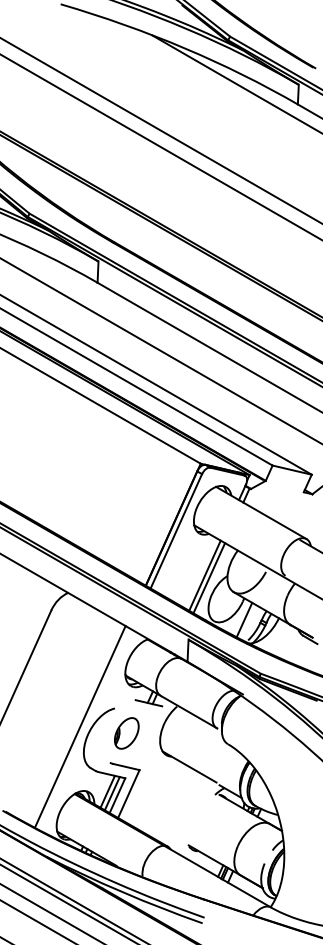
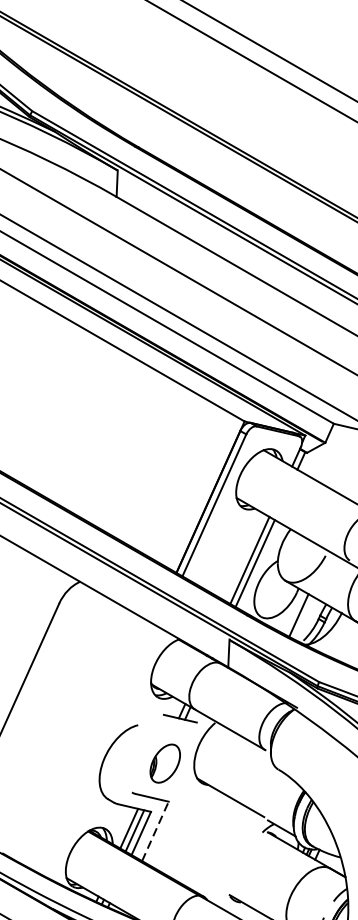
line: (80, 726) -> (95, 747), removed
part: (126, 733) -> (164, 763), moved
line: (129, 793) -> (156, 830), solid -> dashed

